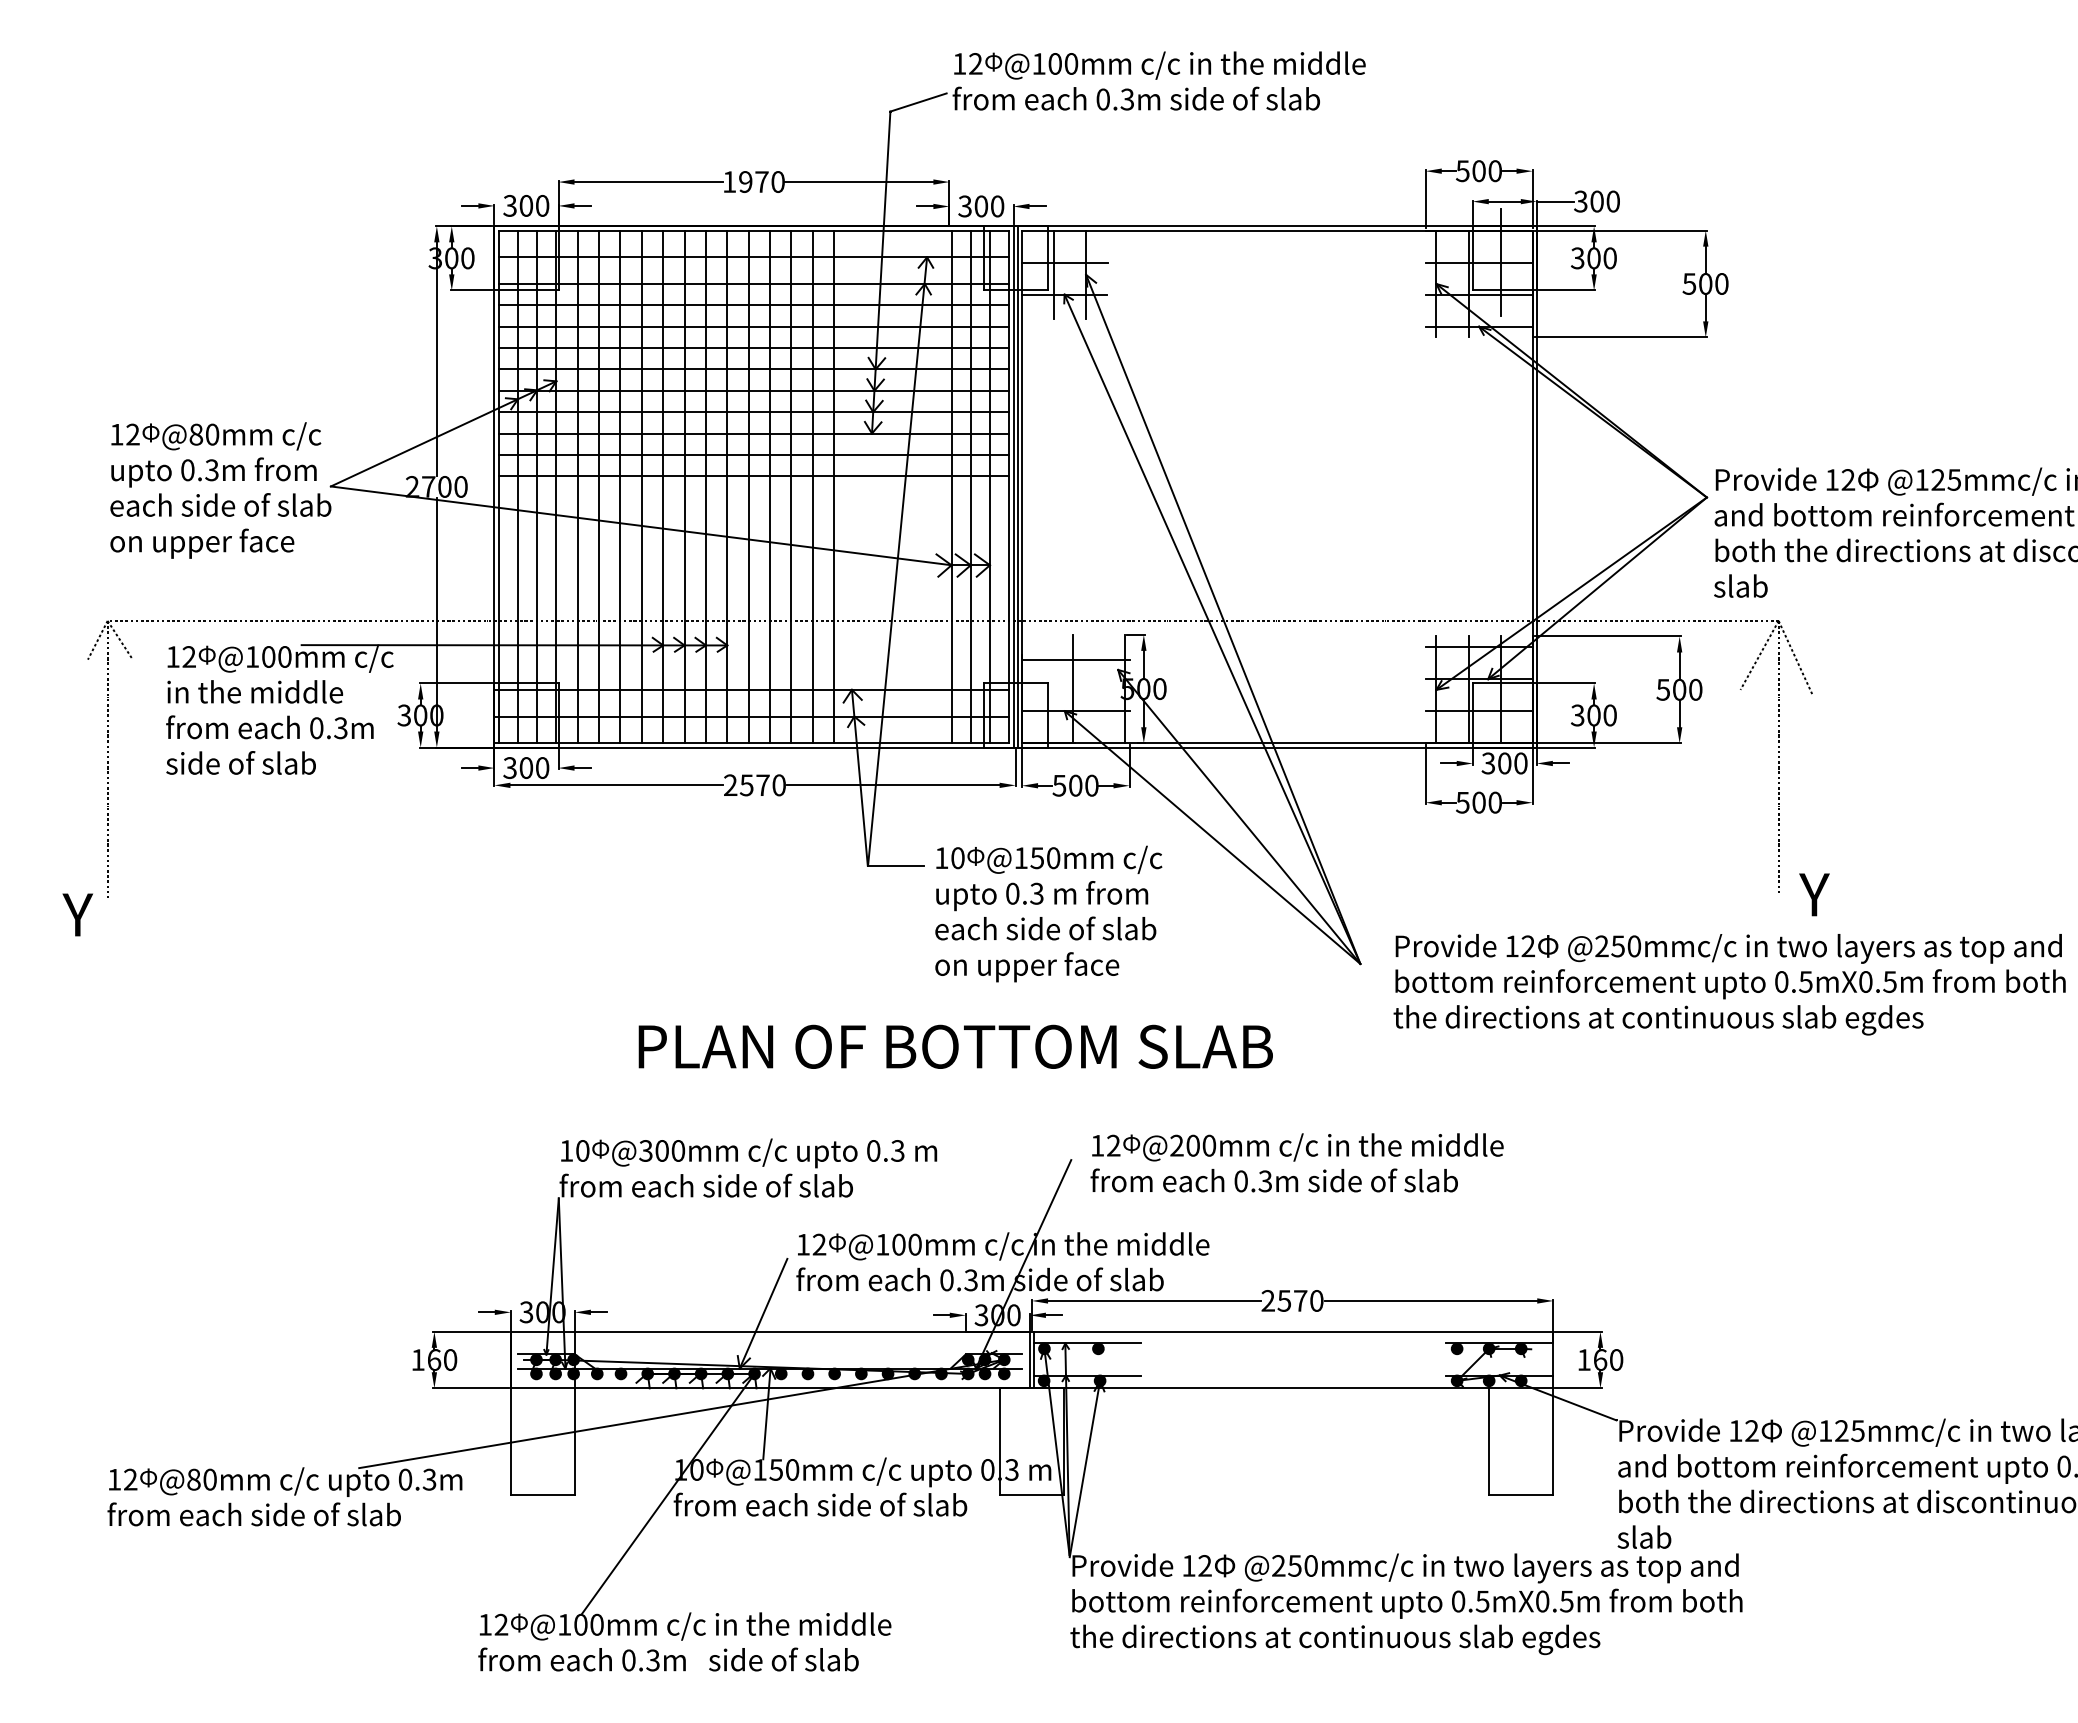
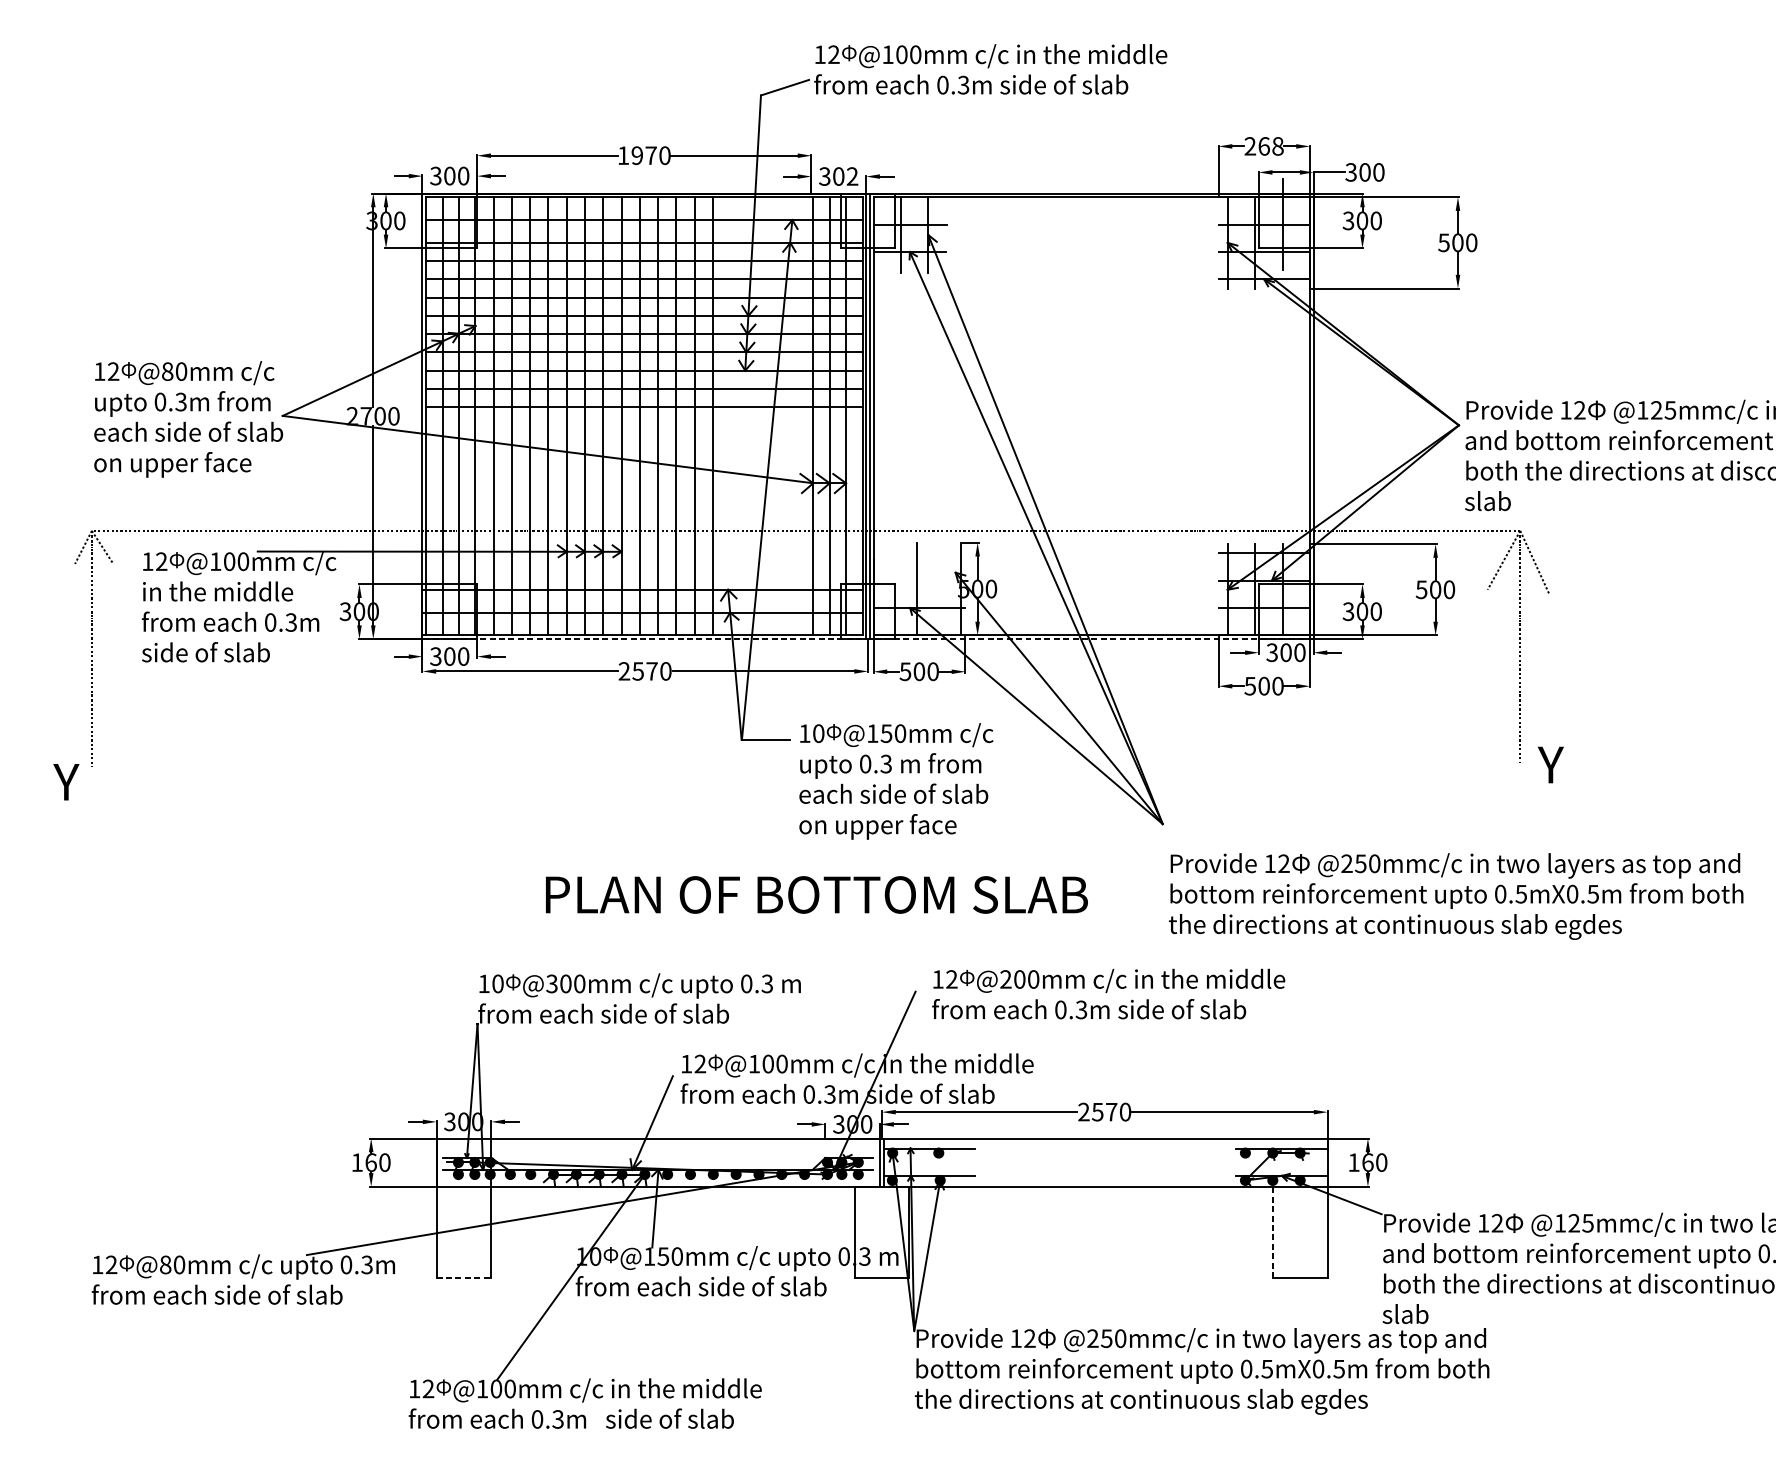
text: (1478, 171) -> (1263, 146), 500 -> 268
text: (997, 206) -> (852, 176), 300 -> 302
line: (1075, 659) -> (919, 563), removed
line: (1015, 747) -> (867, 639), solid -> dashed
text: (1729, 984) -> (1456, 896), moved
line: (1489, 1441) -> (1273, 1232), solid -> dashed
line: (543, 1495) -> (464, 1278), solid -> dashed

